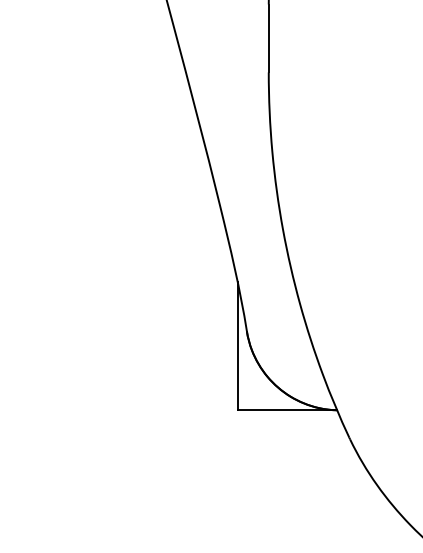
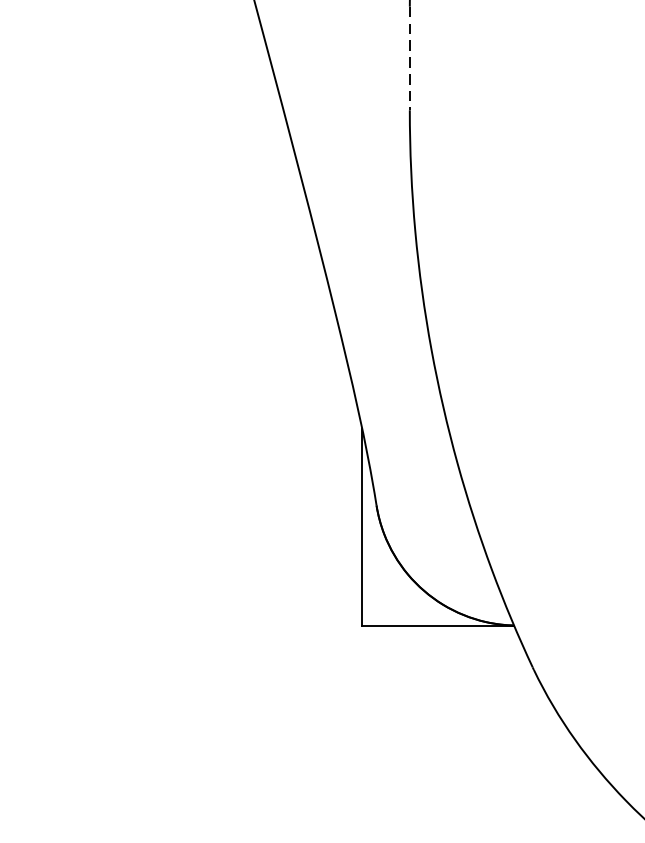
line: (268, 38) -> (409, 58), solid -> dashed

